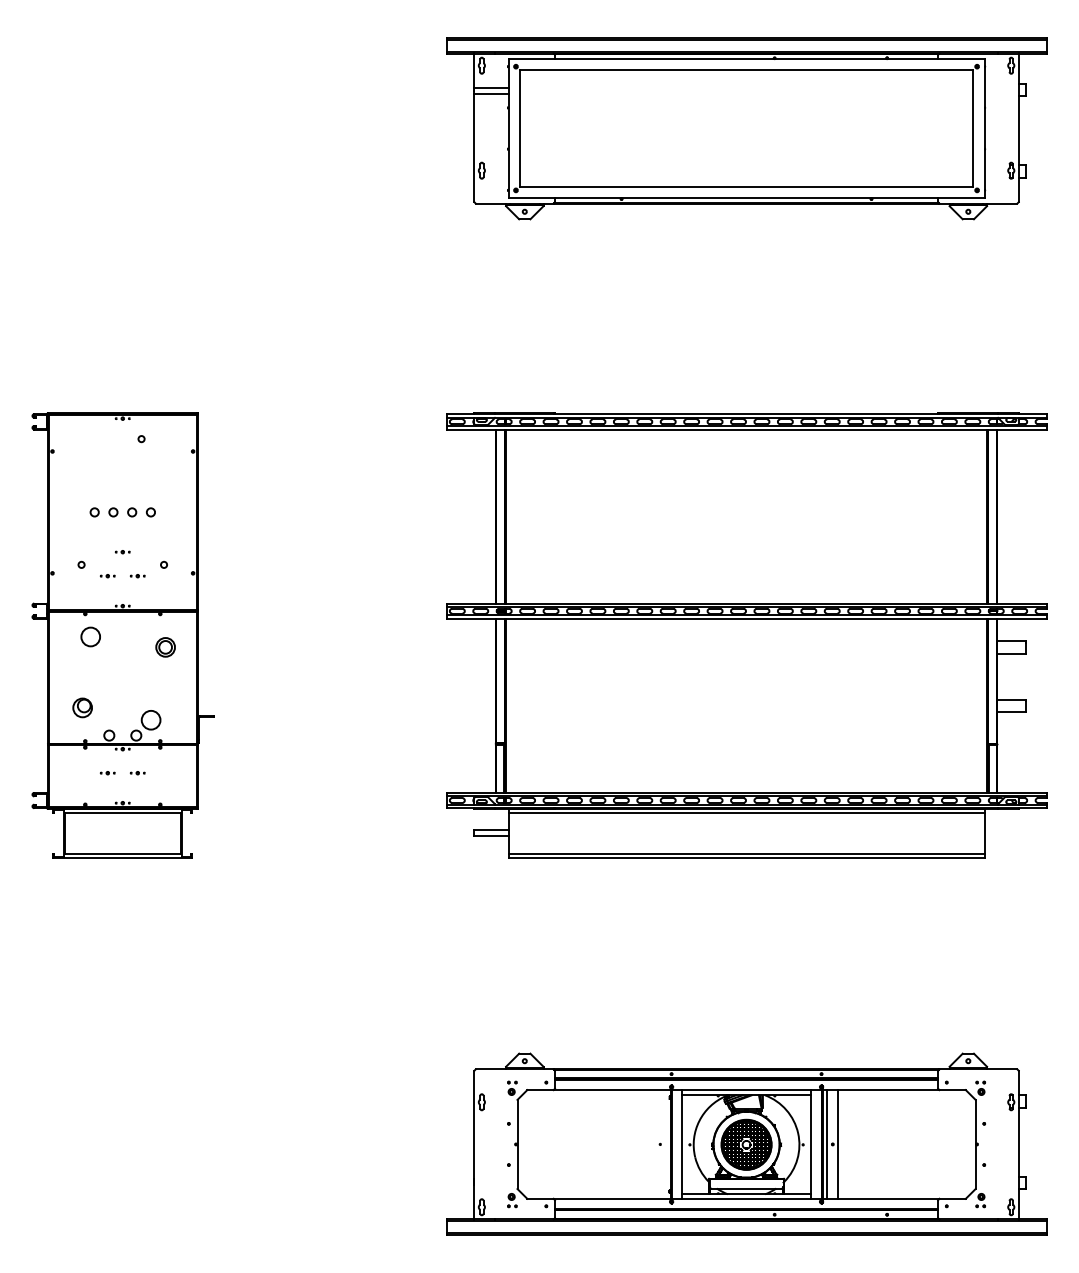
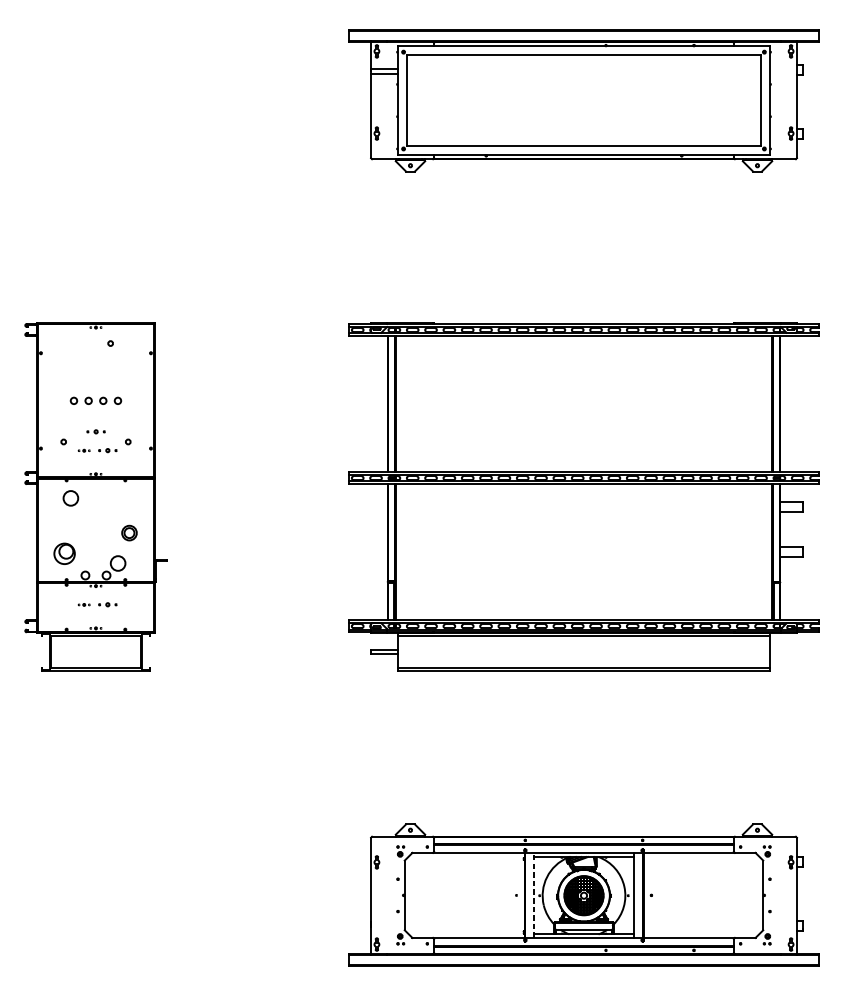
part: (122, 552) -> (95, 432), size x1.6
part: (137, 576) -> (107, 451), size x1.6
part: (165, 647) -> (129, 533), moved
part: (82, 707) -> (64, 553), size x1.4
part: (137, 773) -> (107, 605), size x1.6
line: (682, 1143) -> (533, 894), solid -> dashed
line: (826, 1144) -> (646, 895), removed
line: (837, 1144) -> (655, 895), removed

